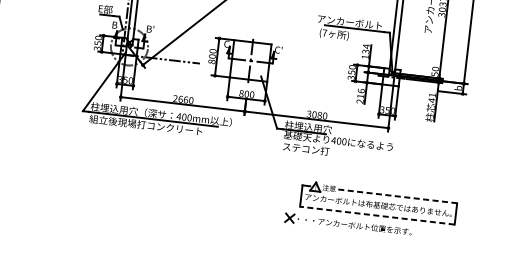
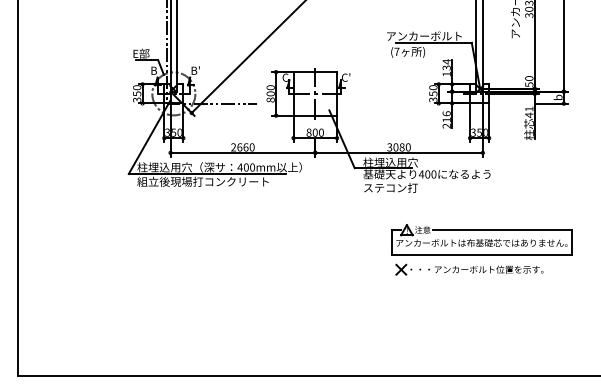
line: (398, 196) -> (503, 230), dashed -> solid
line: (377, 215) -> (481, 255), dashed -> solid
part: (348, 224) -> (469, 269), moved

